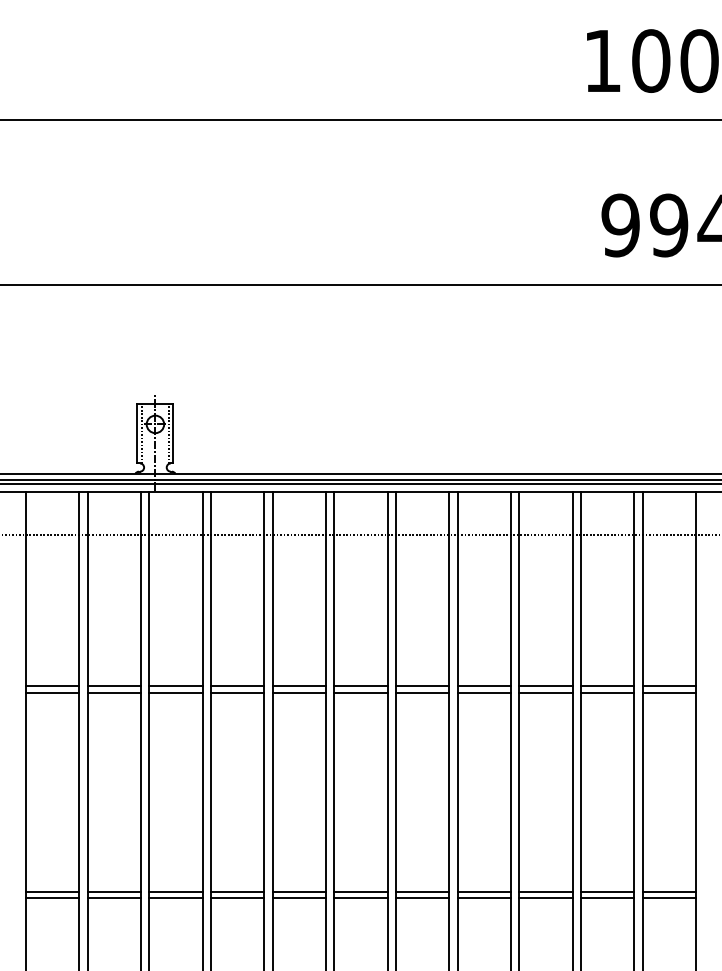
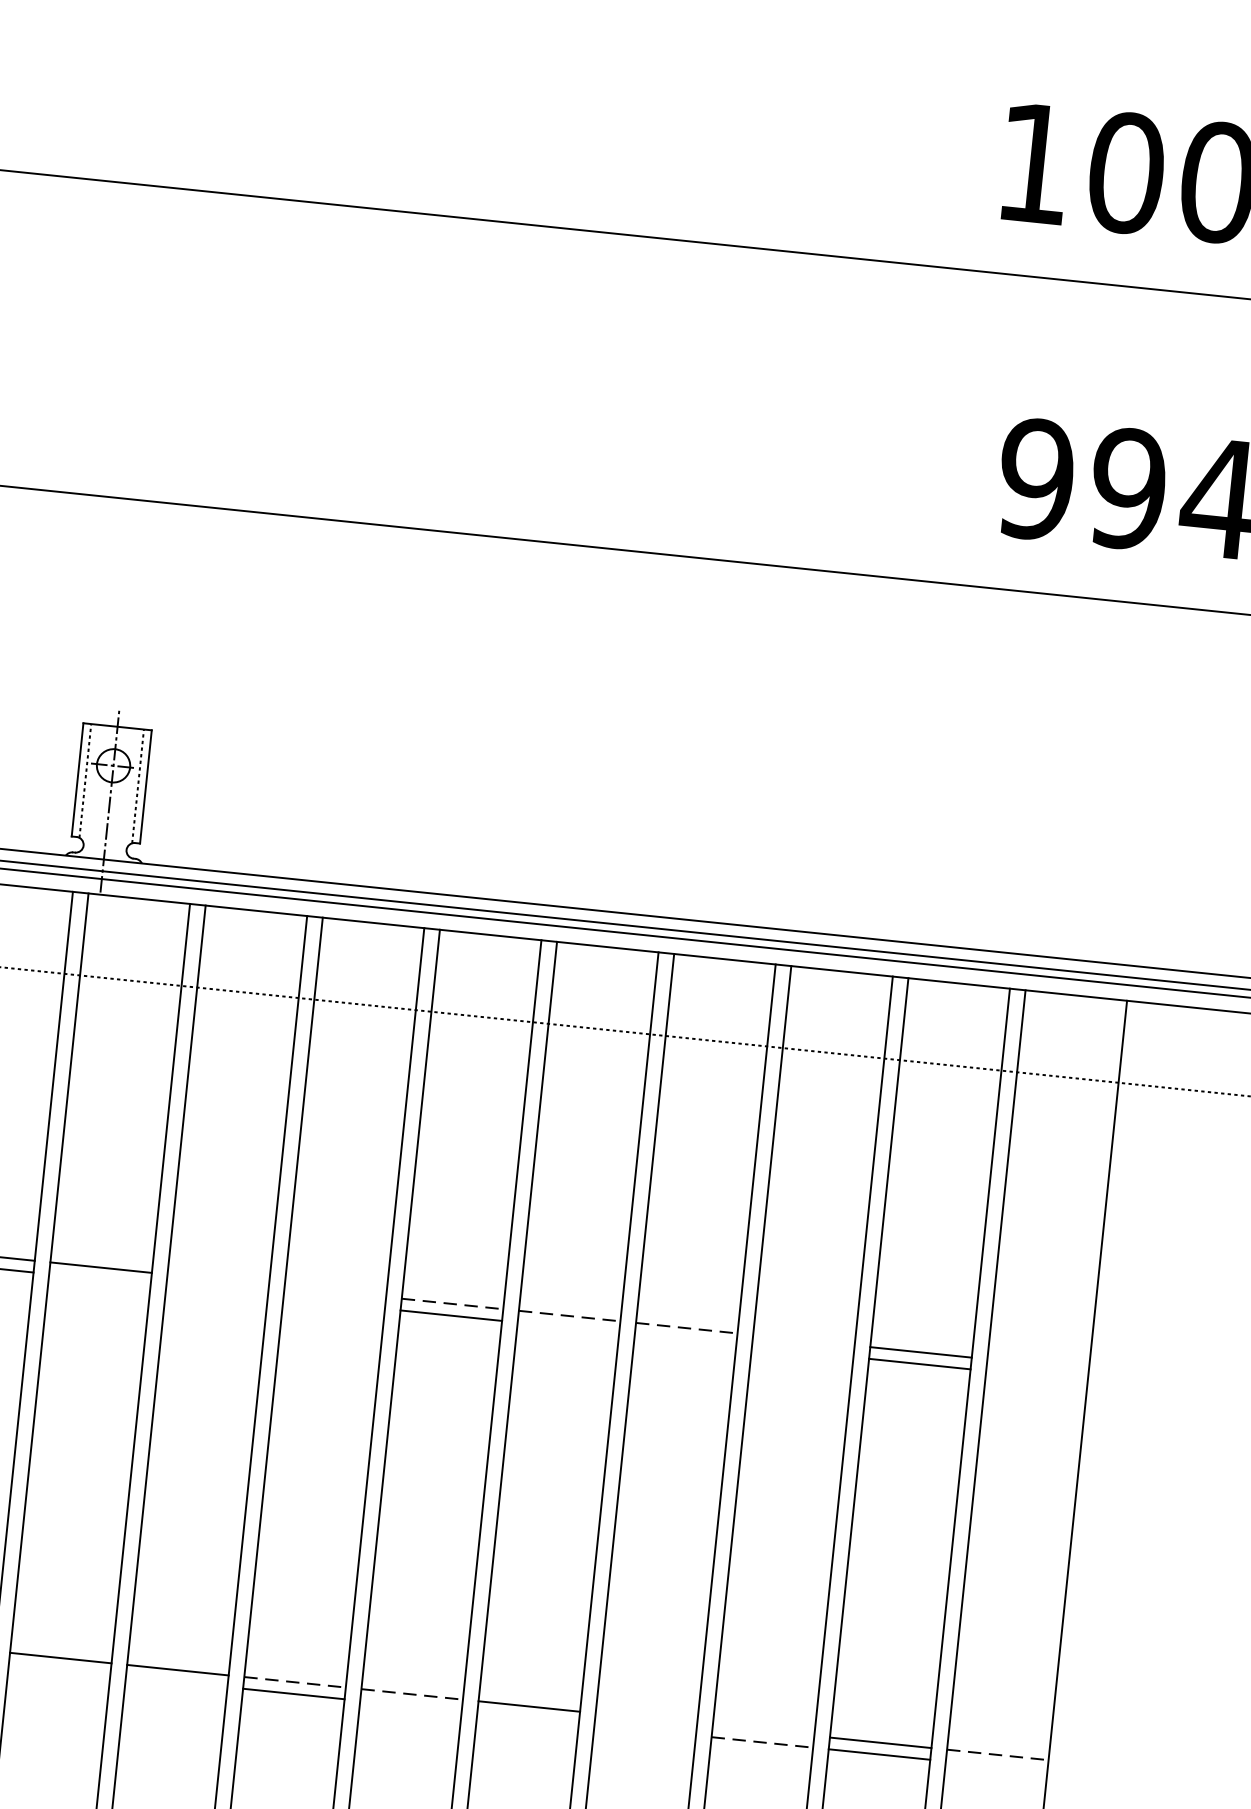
line: (237, 686) -> (217, 1279), removed
line: (299, 686) -> (335, 1291), removed
line: (361, 686) -> (453, 1304), solid -> dashed
line: (422, 686) -> (569, 1316), solid -> dashed
line: (484, 686) -> (687, 1328), solid -> dashed
line: (545, 686) -> (802, 1340), removed
line: (669, 686) -> (1038, 1364), removed
line: (175, 692) -> (99, 1278), removed
line: (237, 692) -> (216, 1291), removed
line: (299, 692) -> (334, 1303), removed
line: (422, 692) -> (568, 1327), removed
line: (484, 692) -> (685, 1339), removed
line: (545, 692) -> (801, 1351), removed
line: (669, 692) -> (1037, 1375), removed
line: (299, 892) -> (295, 1683), solid -> dashed
line: (361, 892) -> (413, 1695), solid -> dashed
line: (484, 892) -> (646, 1719), removed
line: (545, 892) -> (762, 1731), removed
line: (669, 892) -> (998, 1755), solid -> dashed
line: (175, 898) -> (58, 1670), removed
line: (237, 898) -> (176, 1682), removed
line: (360, 898) -> (409, 1706), removed
line: (422, 898) -> (527, 1718), removed
line: (484, 898) -> (645, 1730), removed
line: (546, 898) -> (763, 1743), solid -> dashed
line: (669, 898) -> (996, 1767), removed

